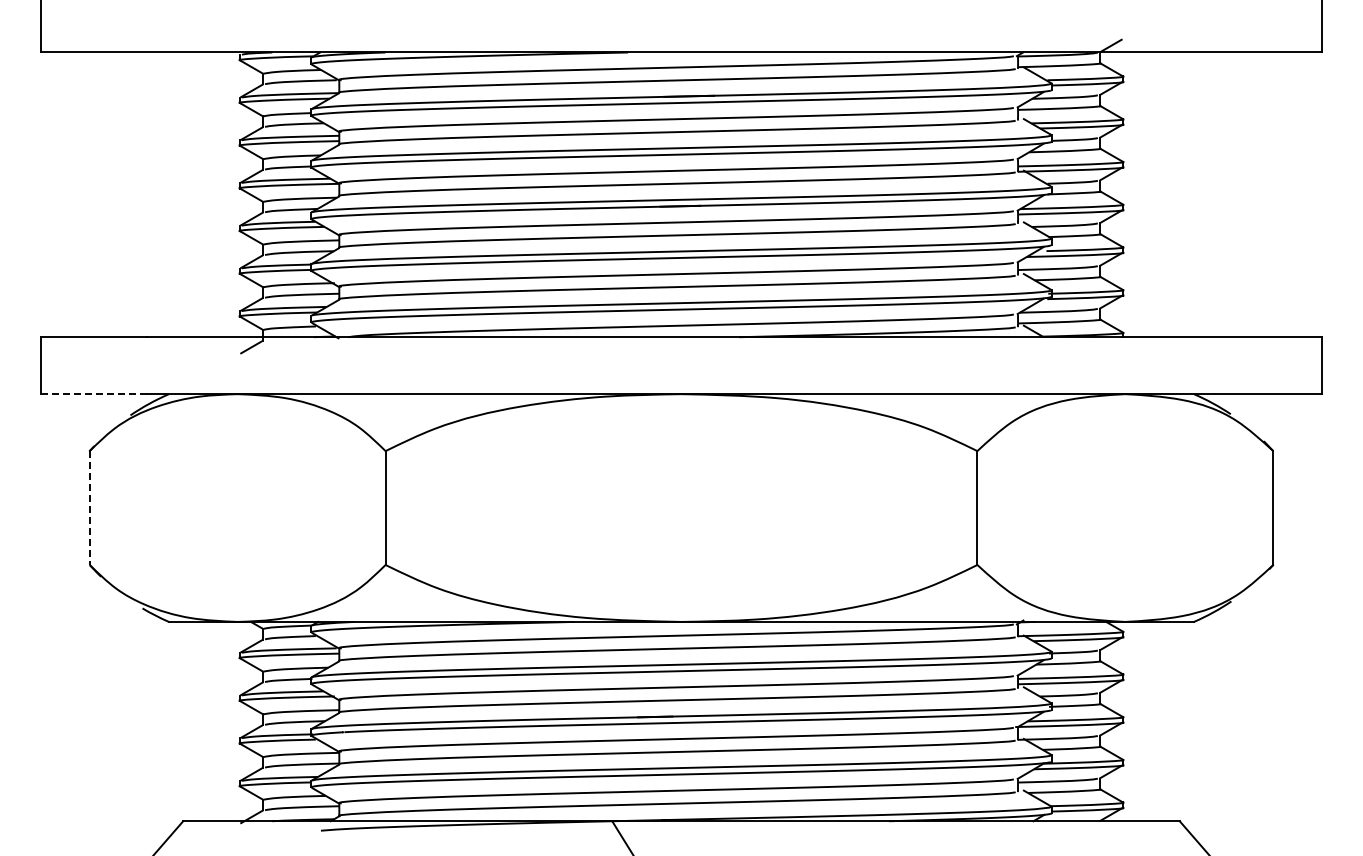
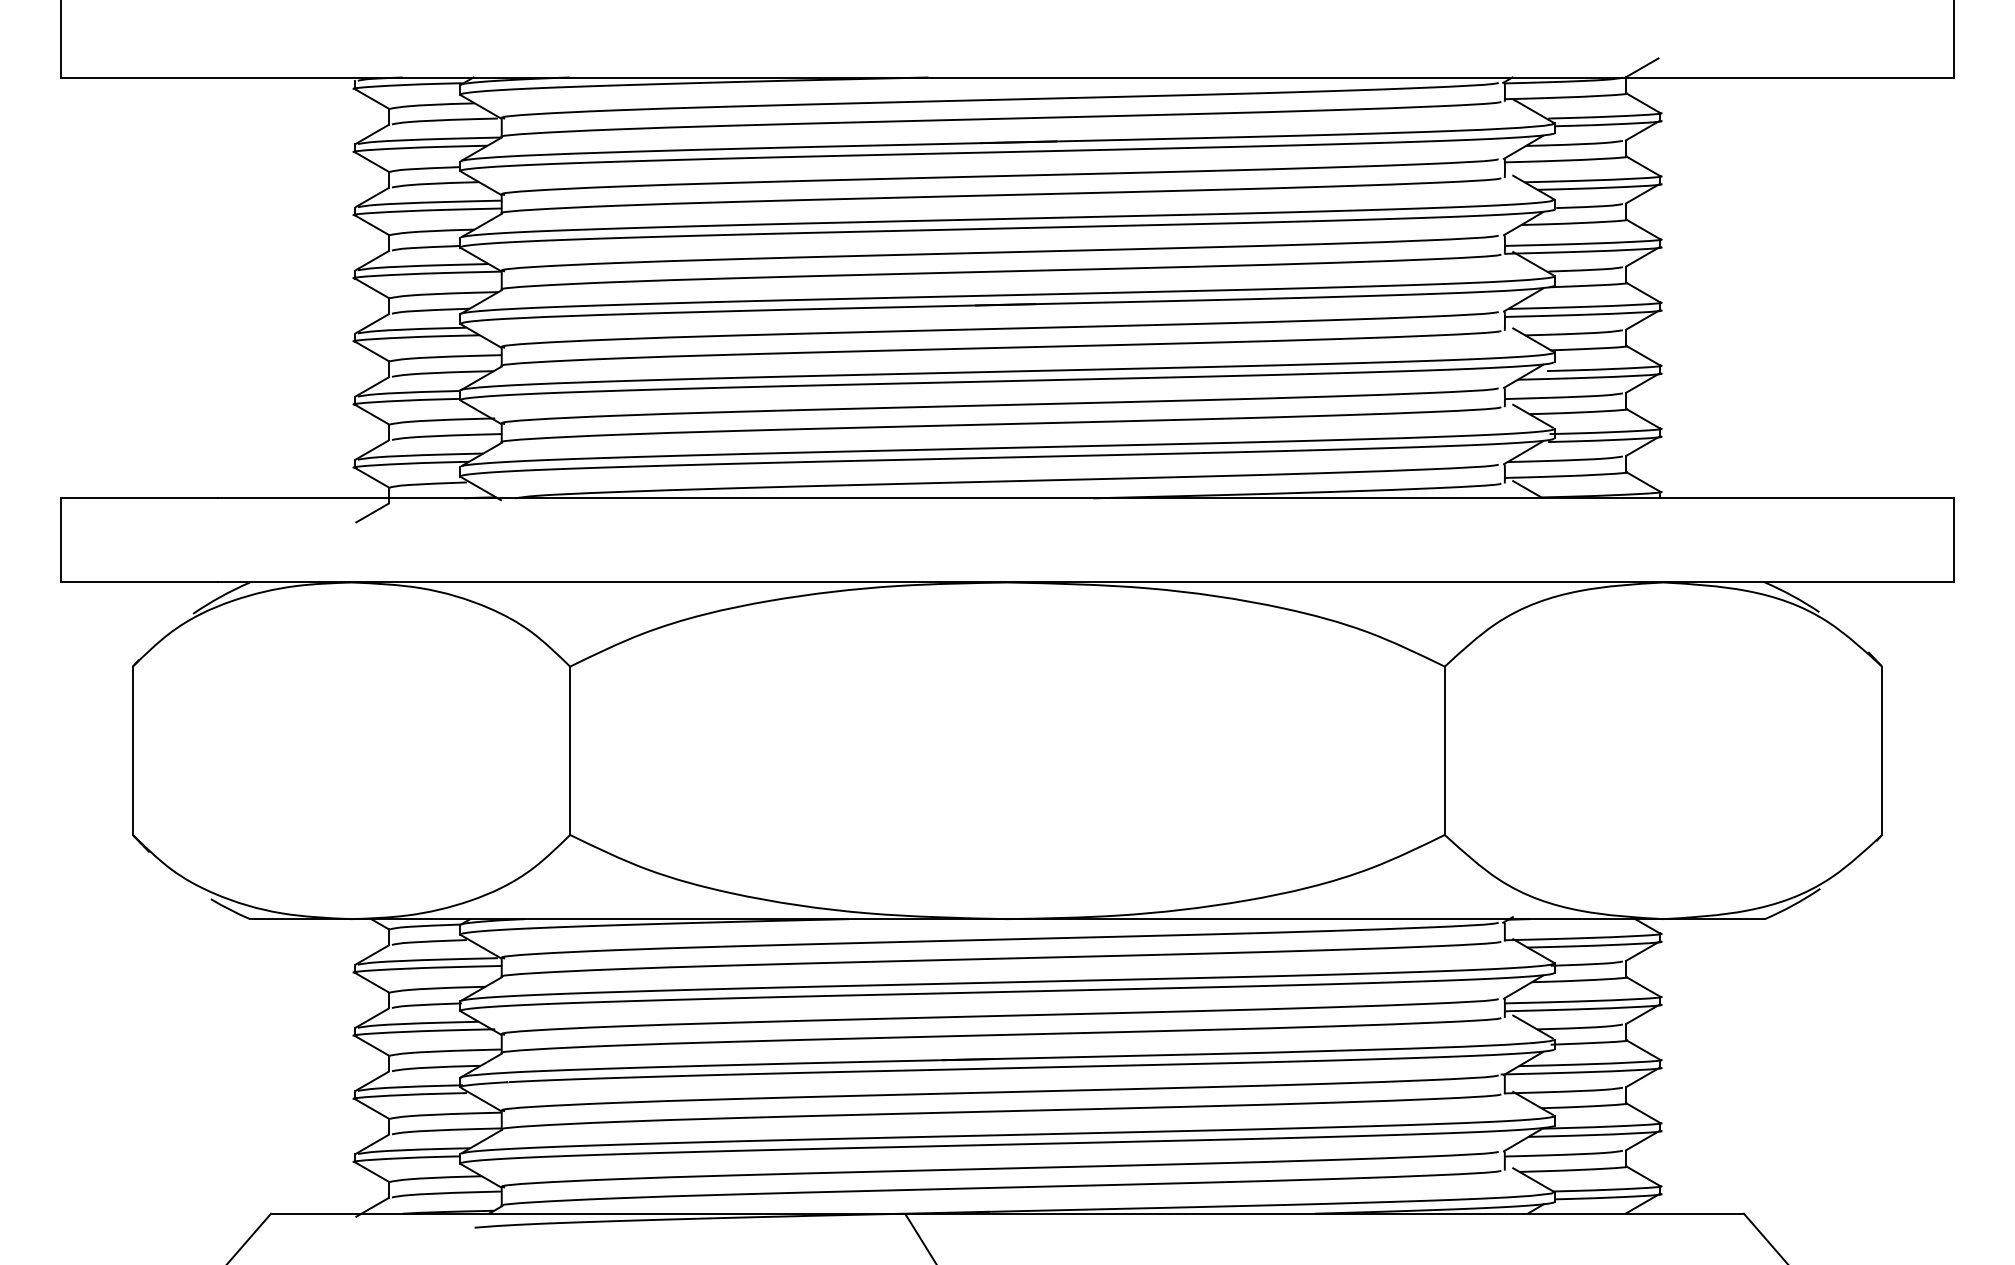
line: (93, 394) -> (138, 582), dashed -> solid
line: (89, 508) -> (132, 751), dashed -> solid

